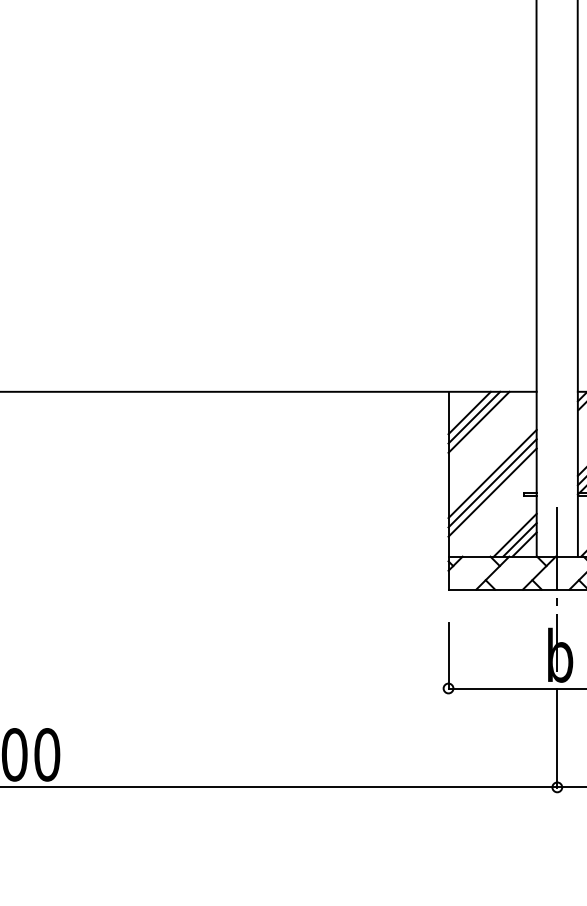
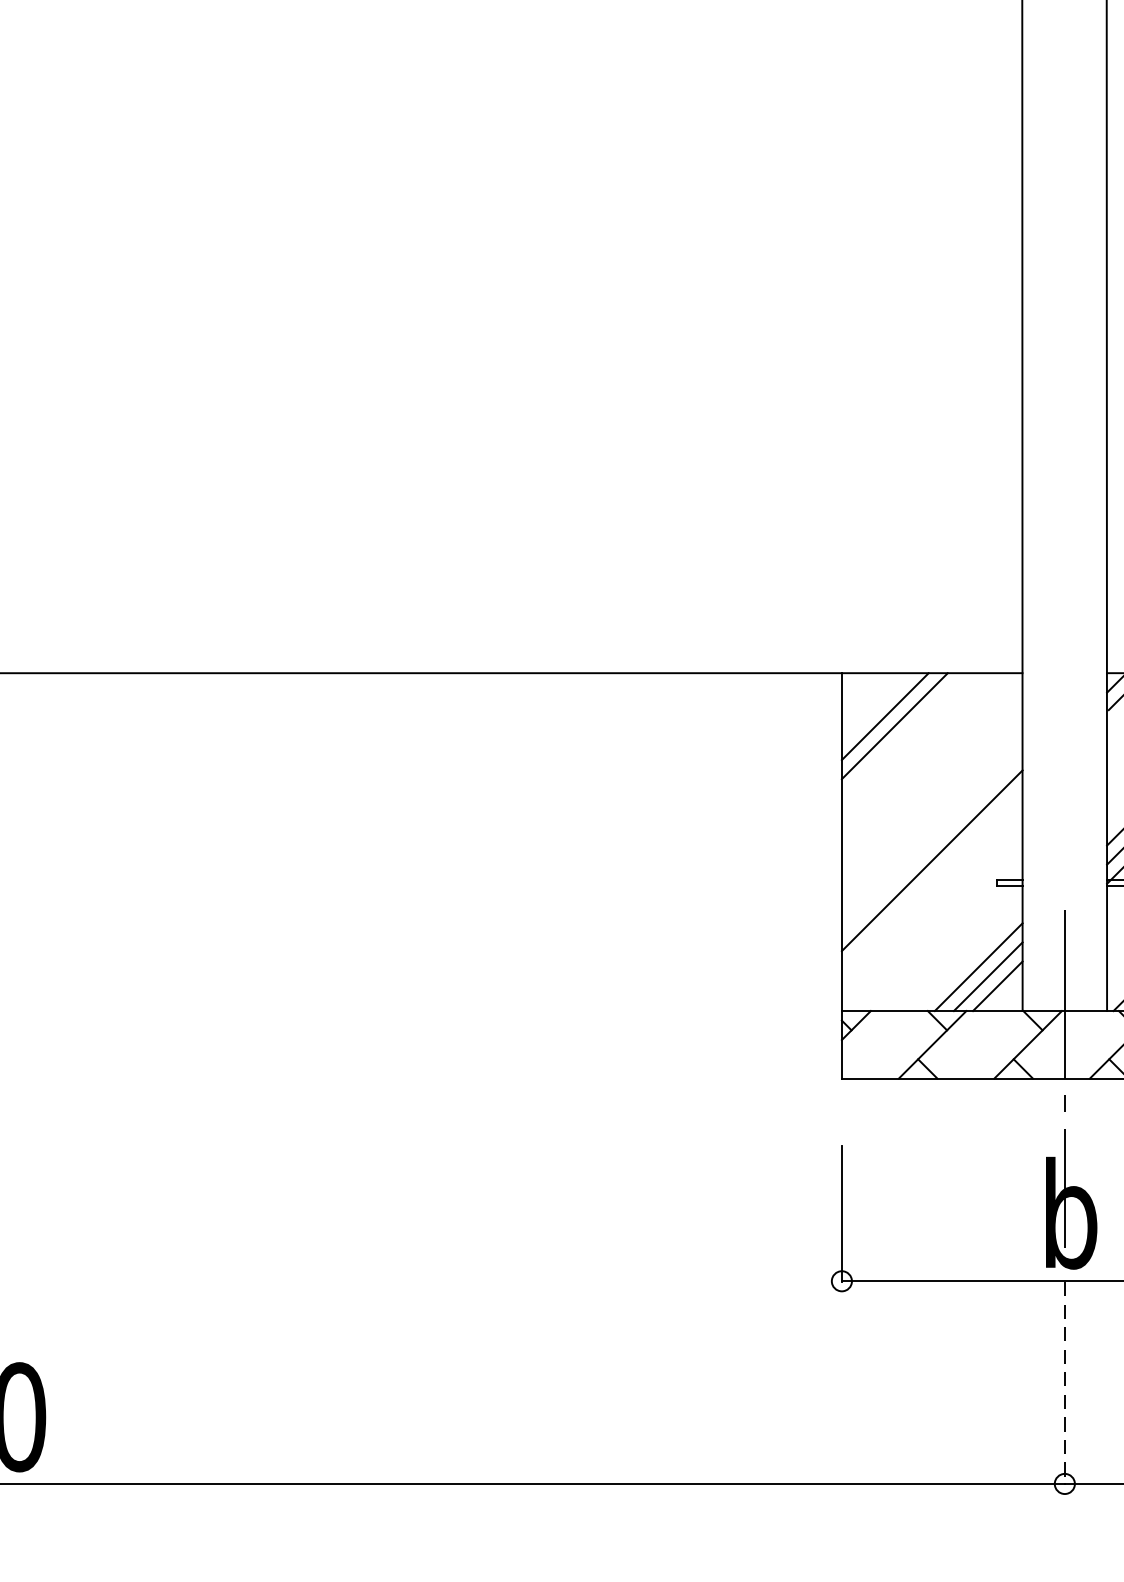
line: (478, 421) -> (903, 734), removed
line: (492, 473) -> (932, 840), removed
line: (492, 492) -> (932, 879), removed
line: (557, 738) -> (1065, 1383), solid -> dashed

